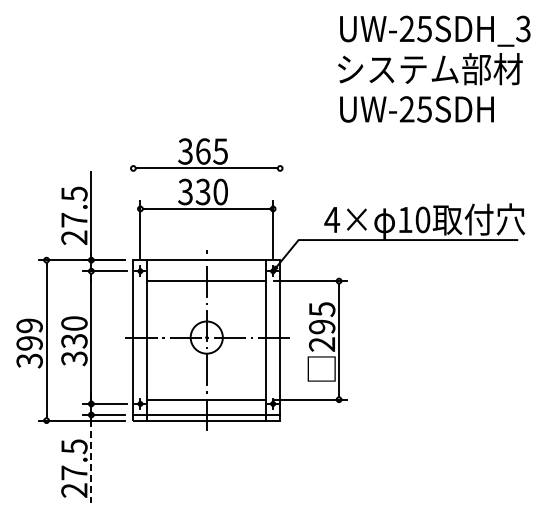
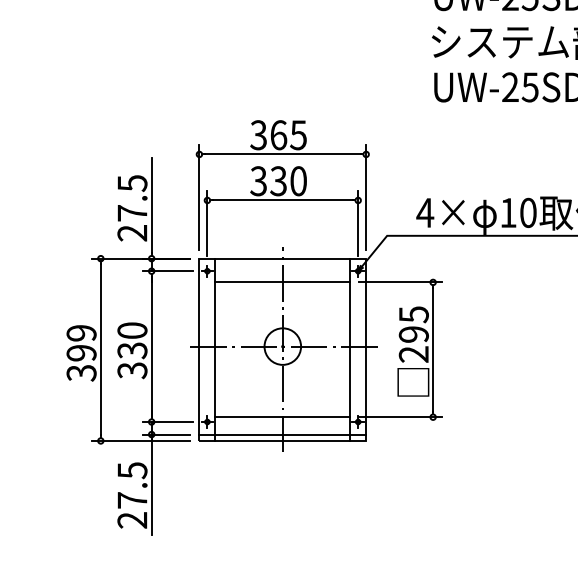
line: (133, 206) -> (199, 197), added
line: (280, 206) -> (366, 197), added
line: (91, 461) -> (151, 487), dashed -> solid

